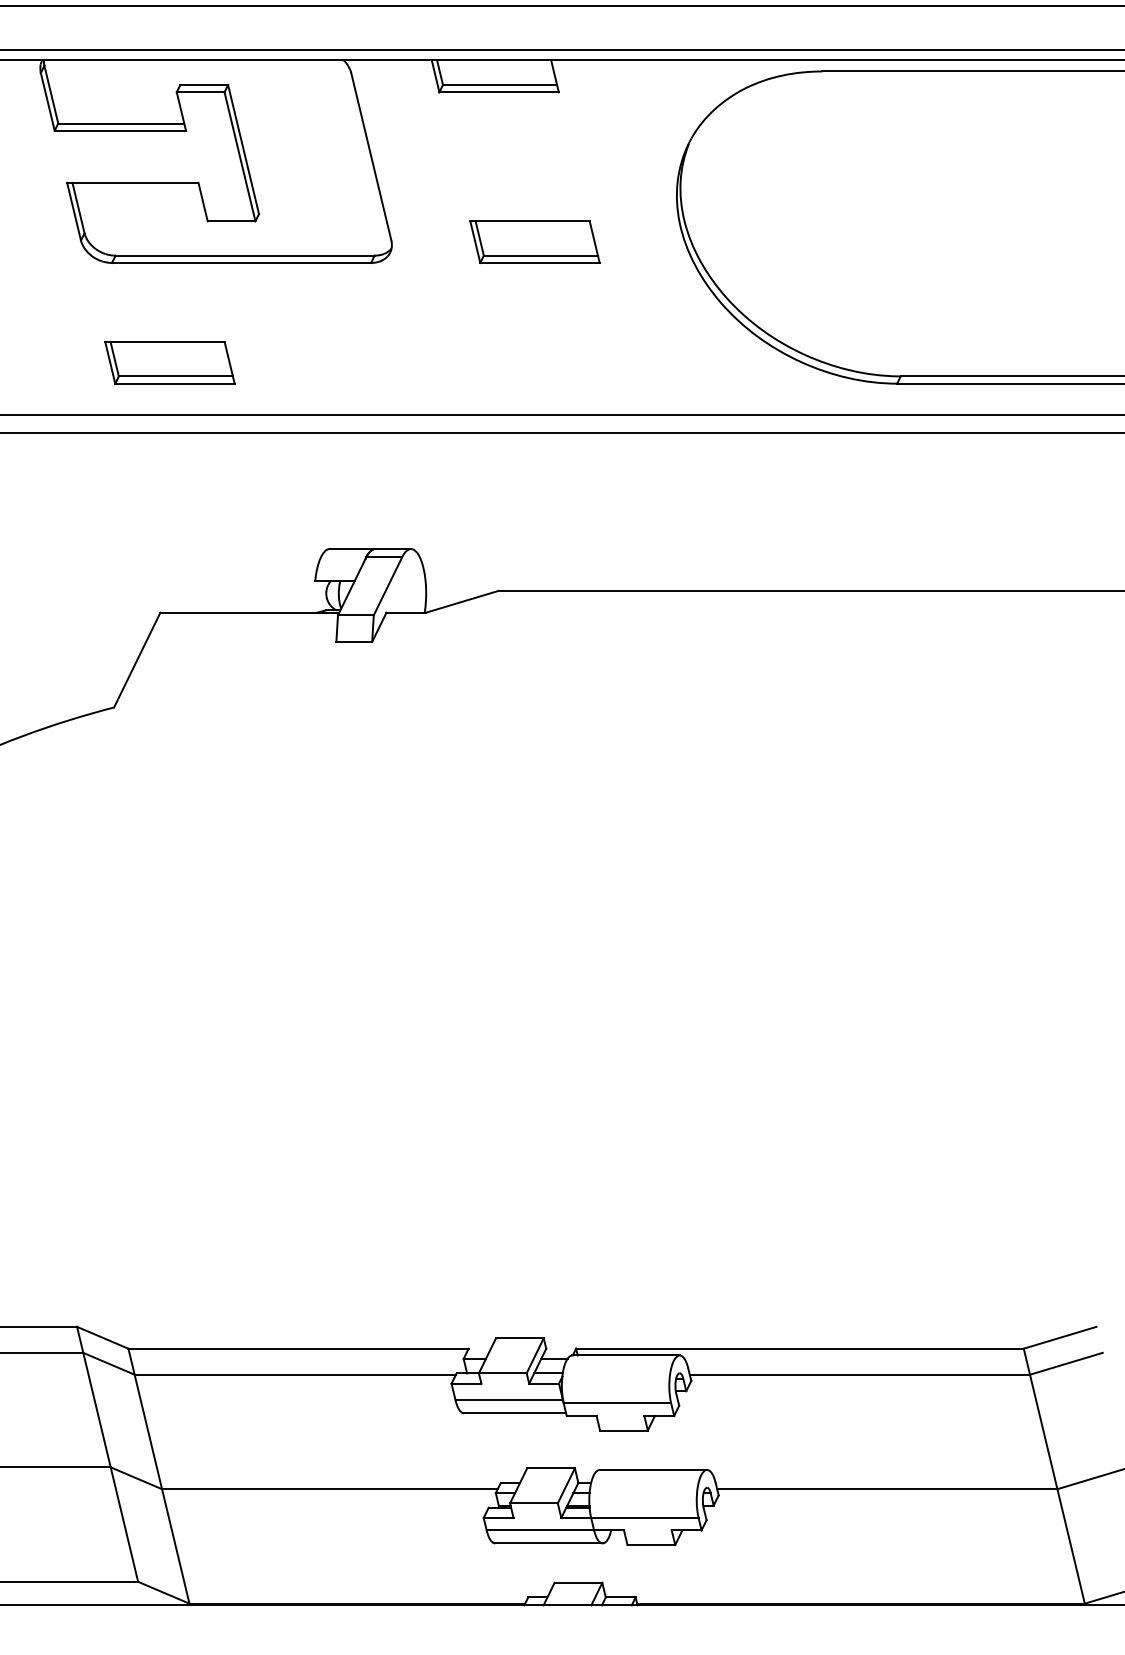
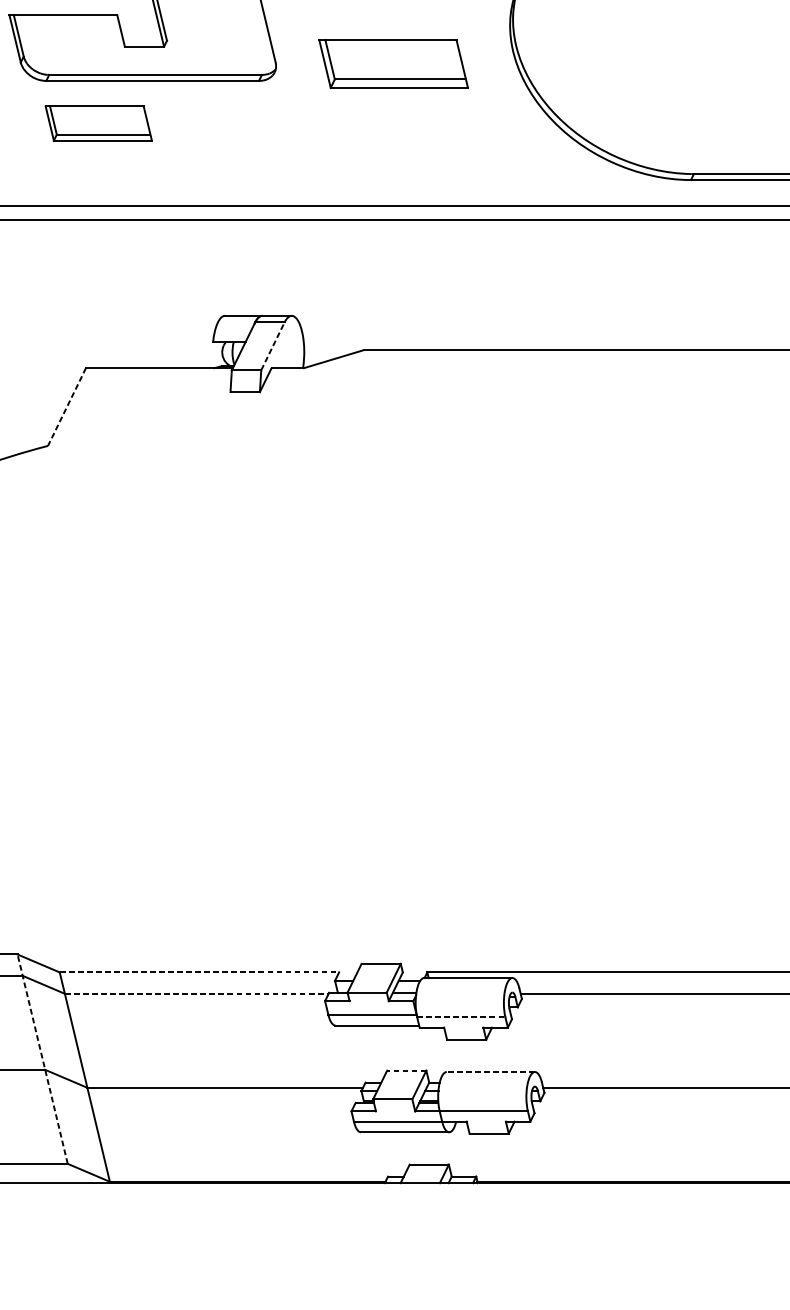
part: (534, 241) -> (393, 63), size x1.4
part: (169, 362) -> (98, 123), moved
line: (388, 585) -> (273, 345), solid -> dashed
line: (137, 660) -> (67, 407), solid -> dashed
line: (299, 1348) -> (200, 972), solid -> dashed
line: (295, 1374) -> (196, 993), solid -> dashed
line: (617, 1403) -> (461, 1017), solid -> dashed
line: (107, 1453) -> (42, 1058), solid -> dashed
line: (551, 1468) -> (407, 1070), solid -> dashed
line: (653, 1469) -> (490, 1071), solid -> dashed

